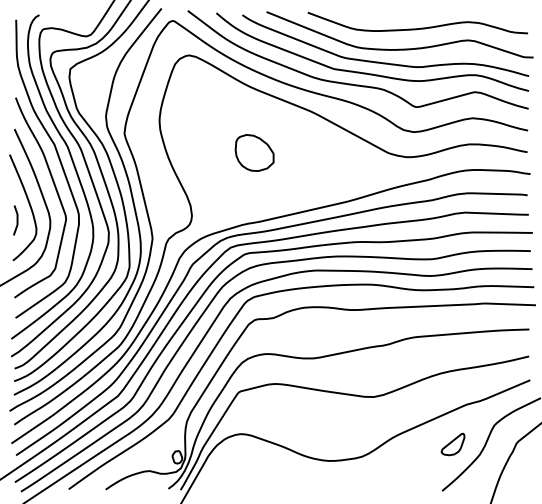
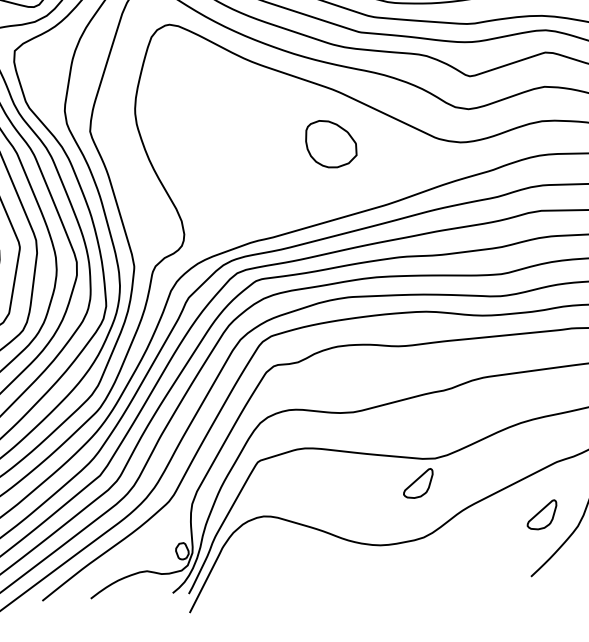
part: (254, 152) -> (330, 143), moved
part: (359, 415) -> (417, 483), added

